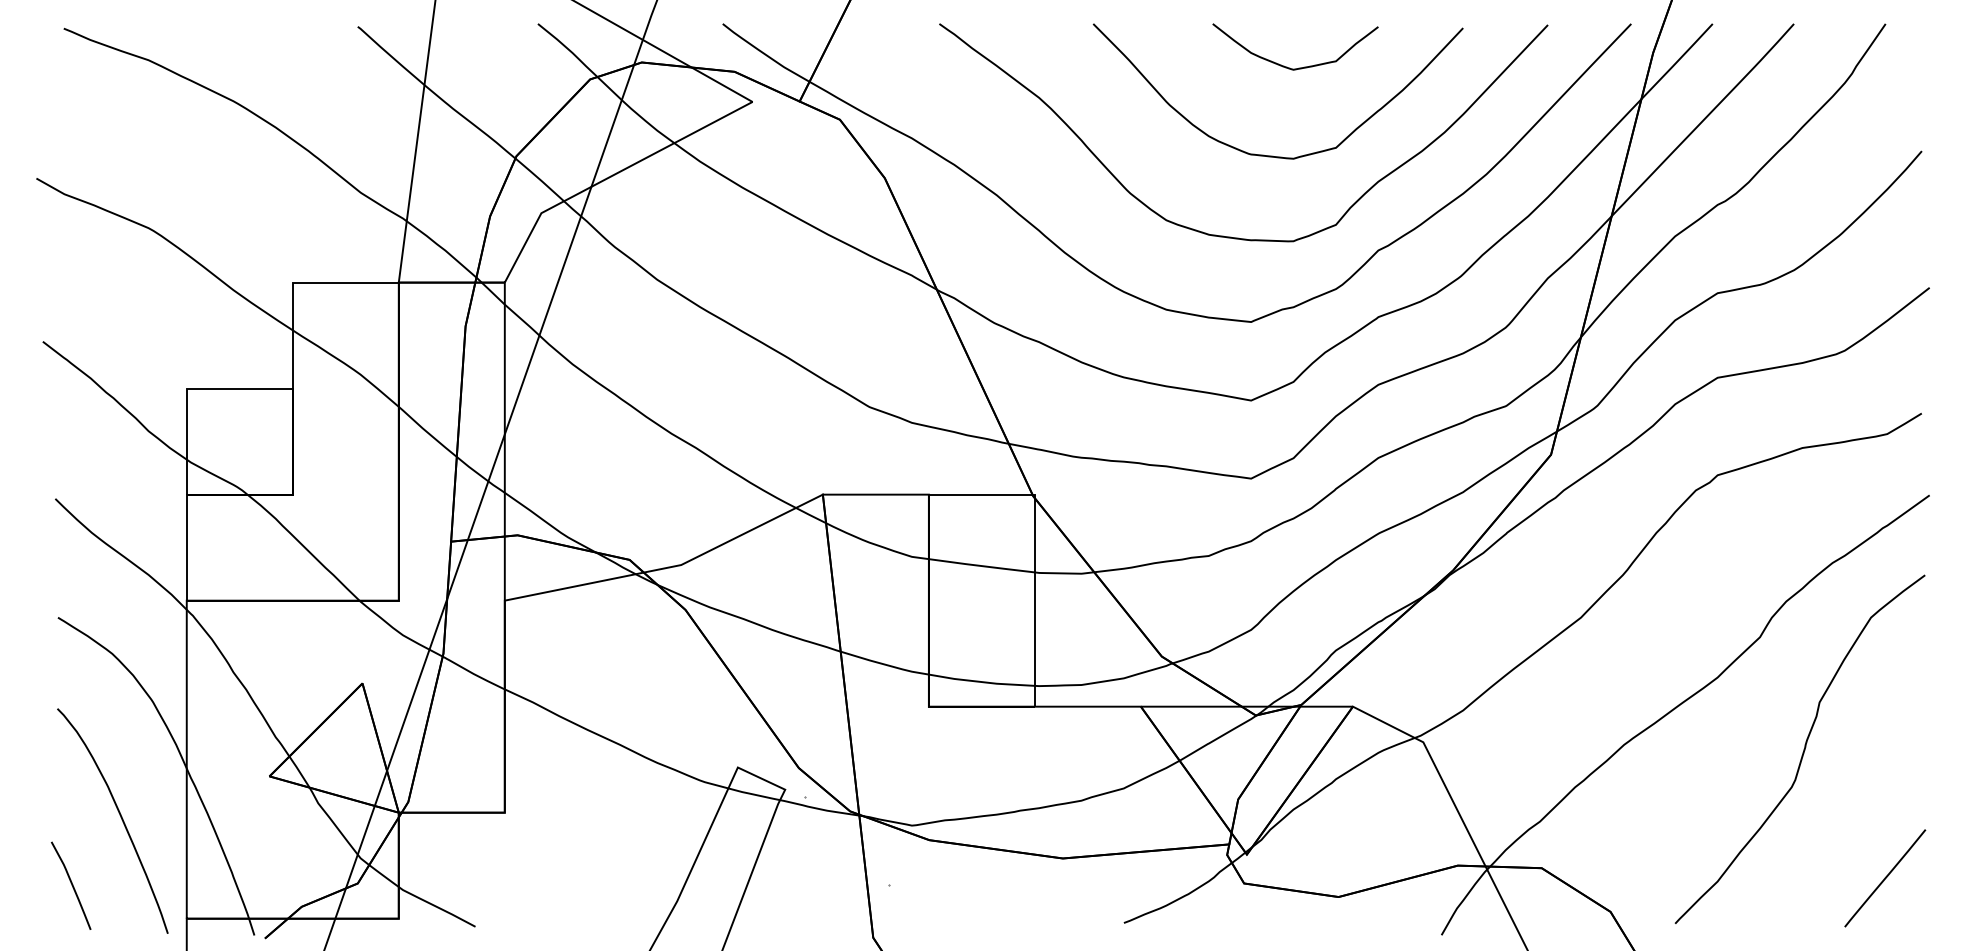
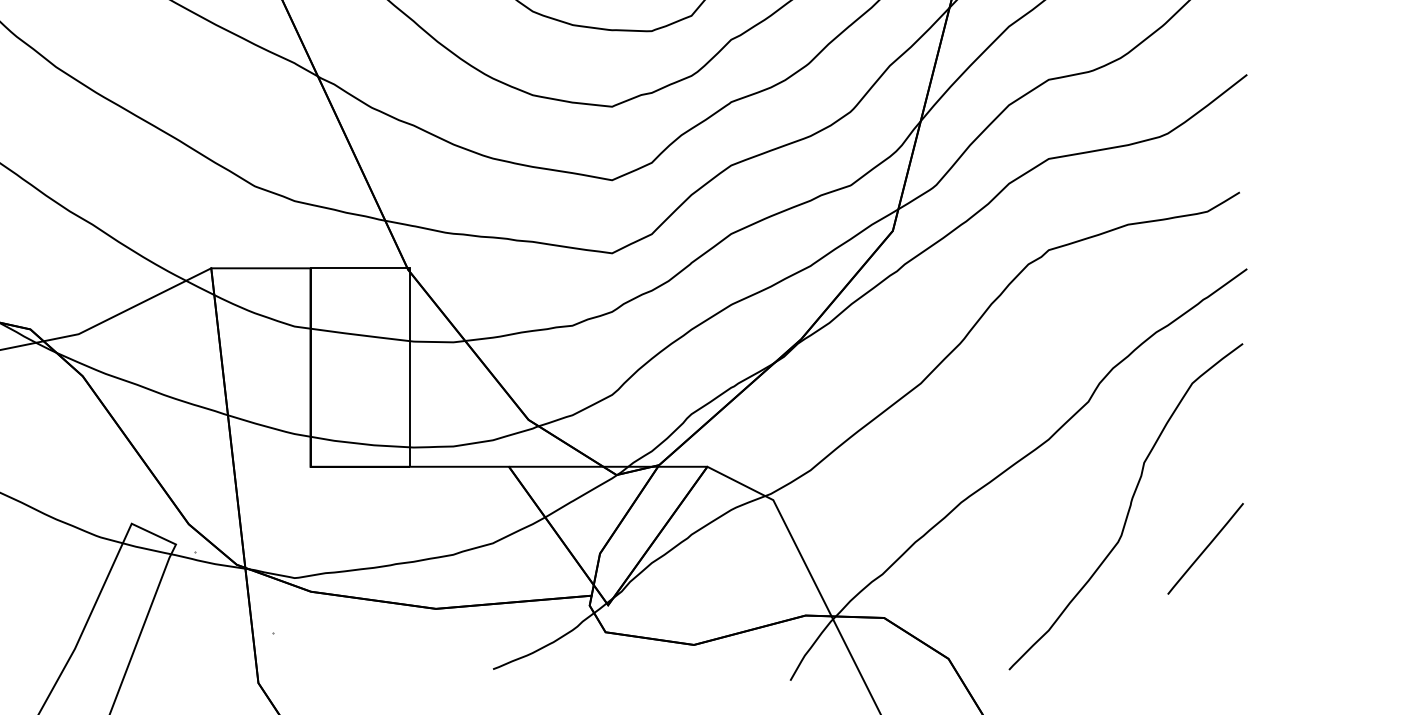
line: (1885, 878) -> (1205, 548), moved

